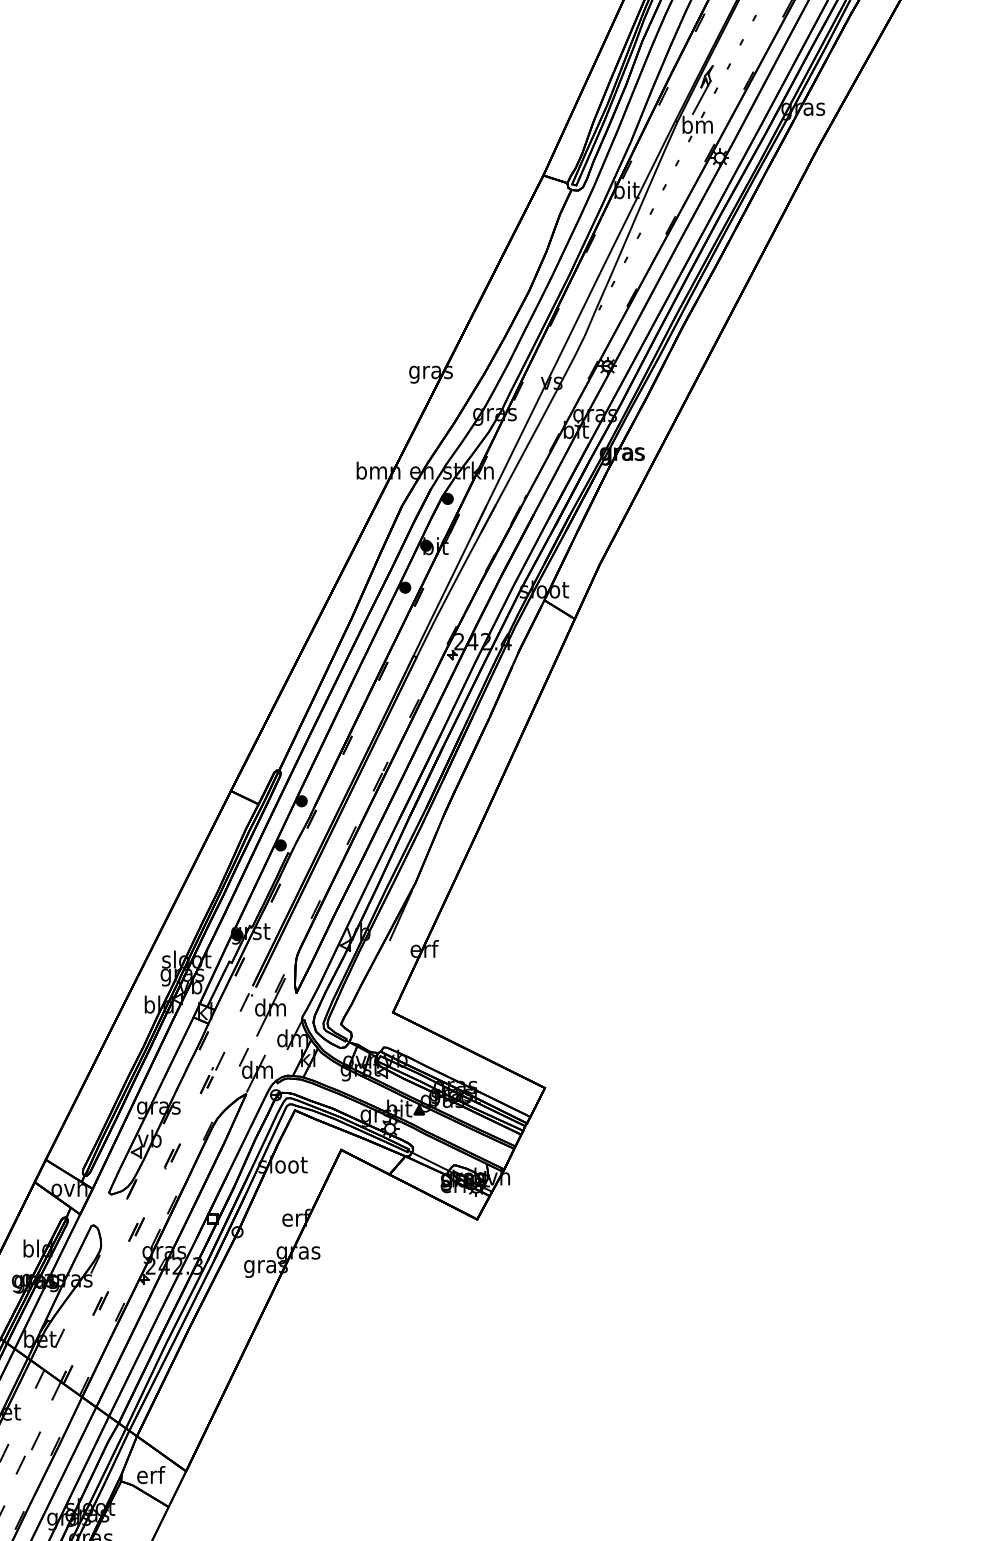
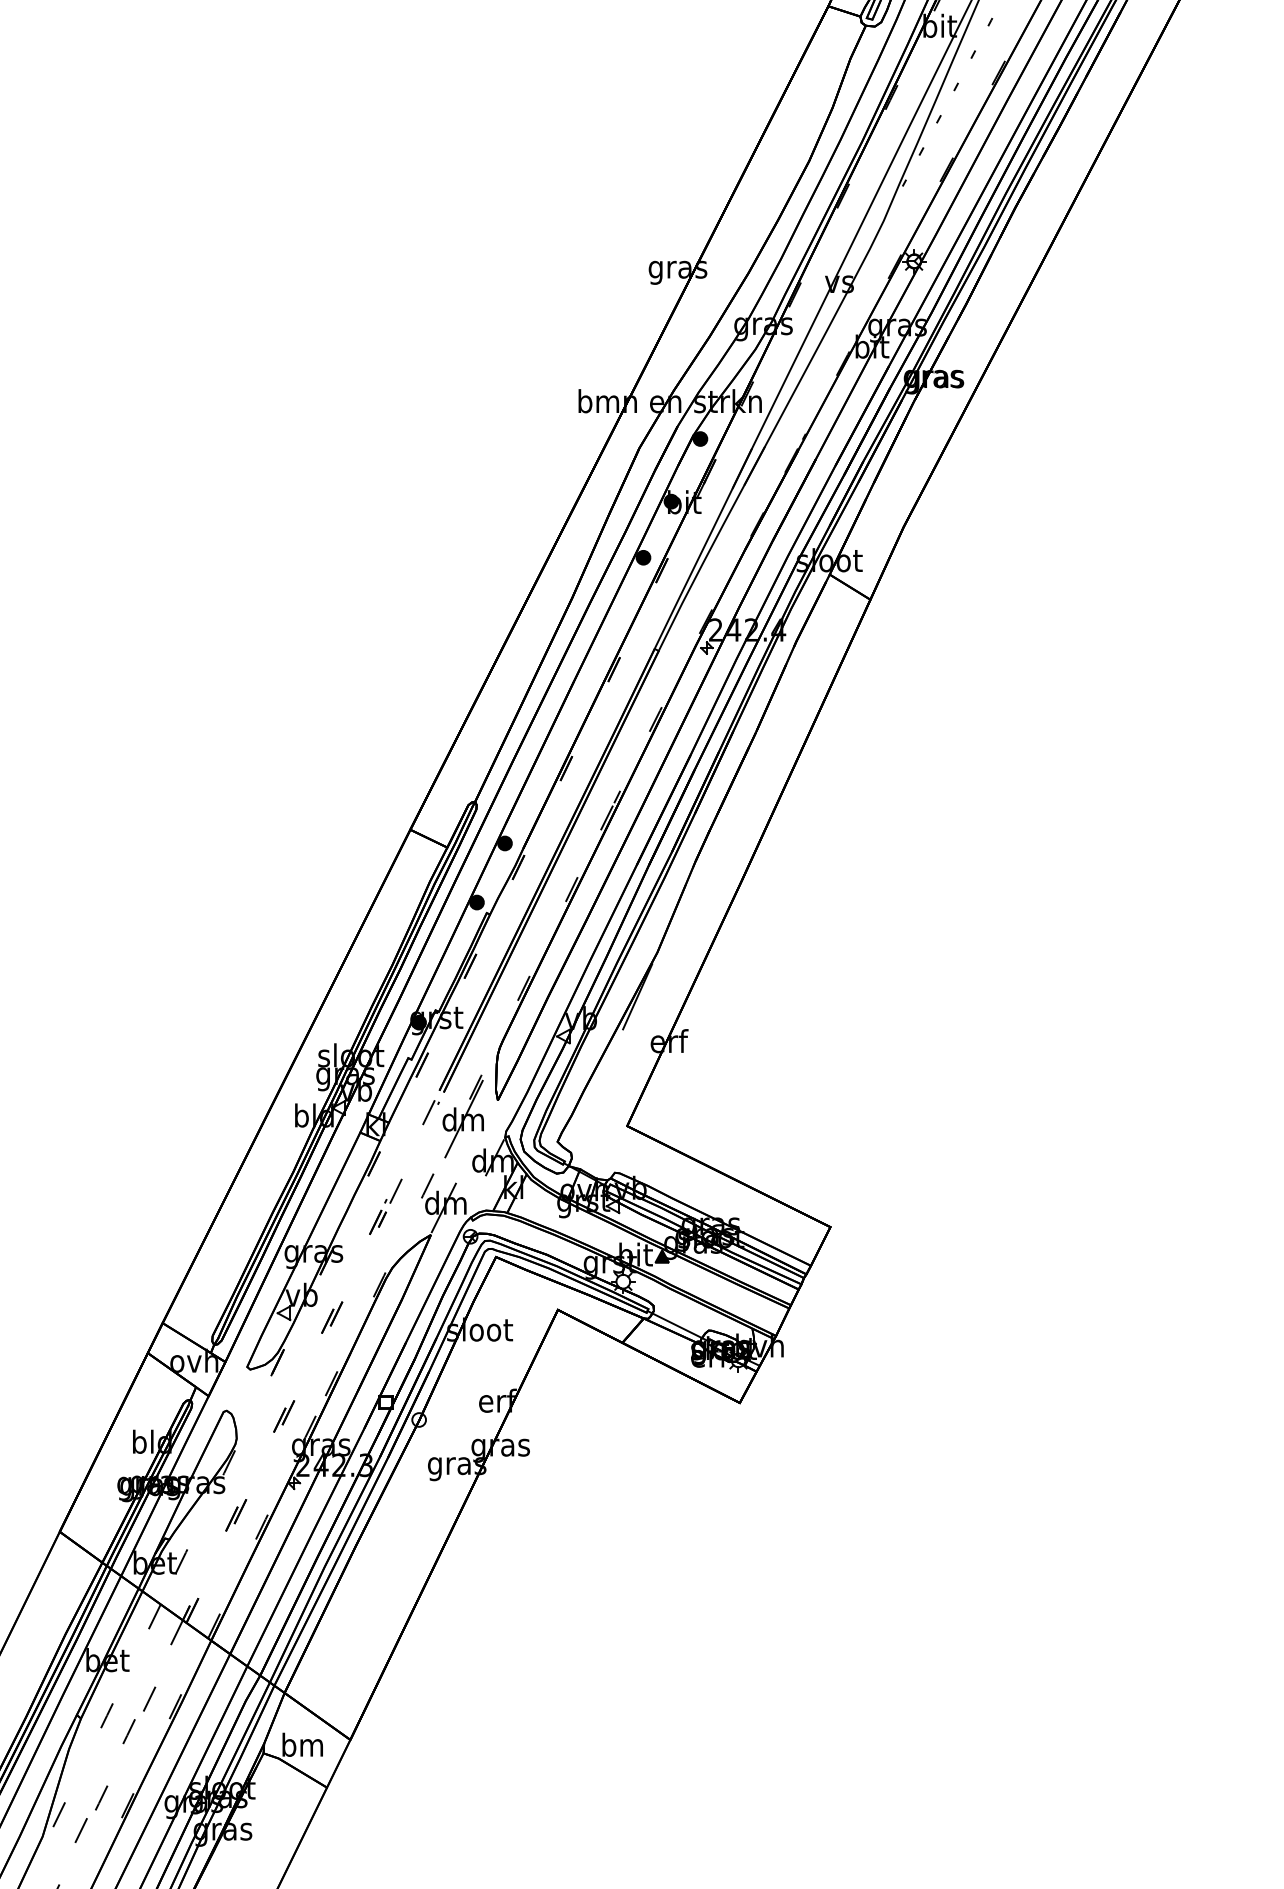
text: (150, 1475) -> (302, 1745), erf -> bm

